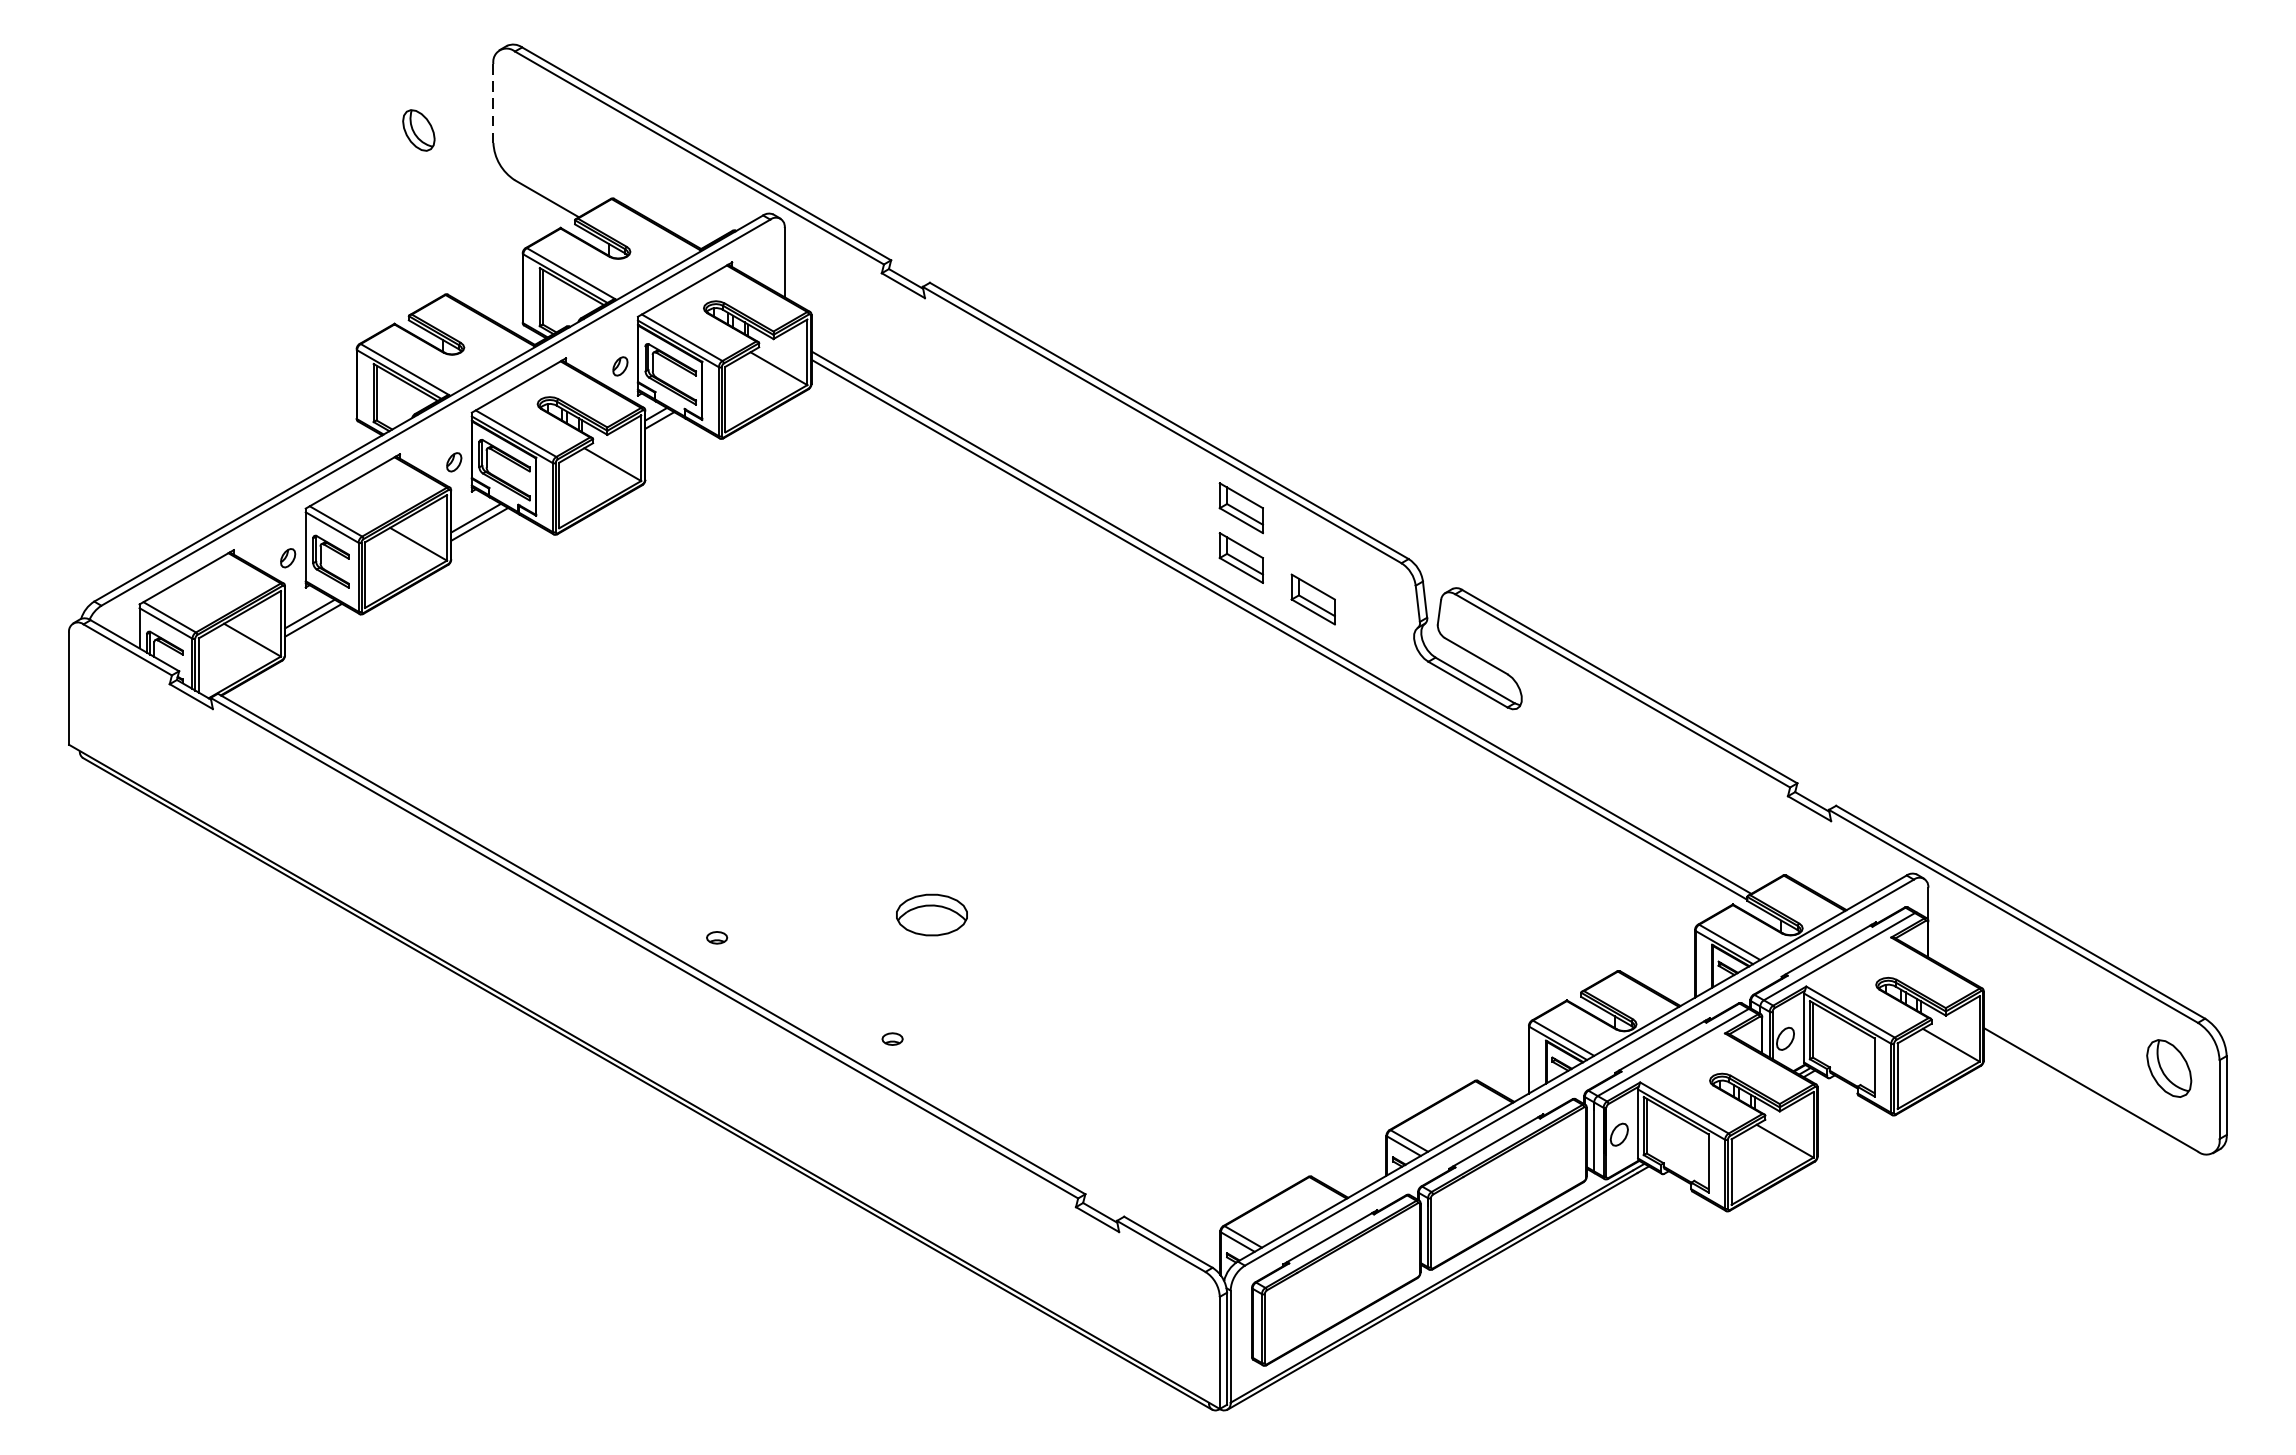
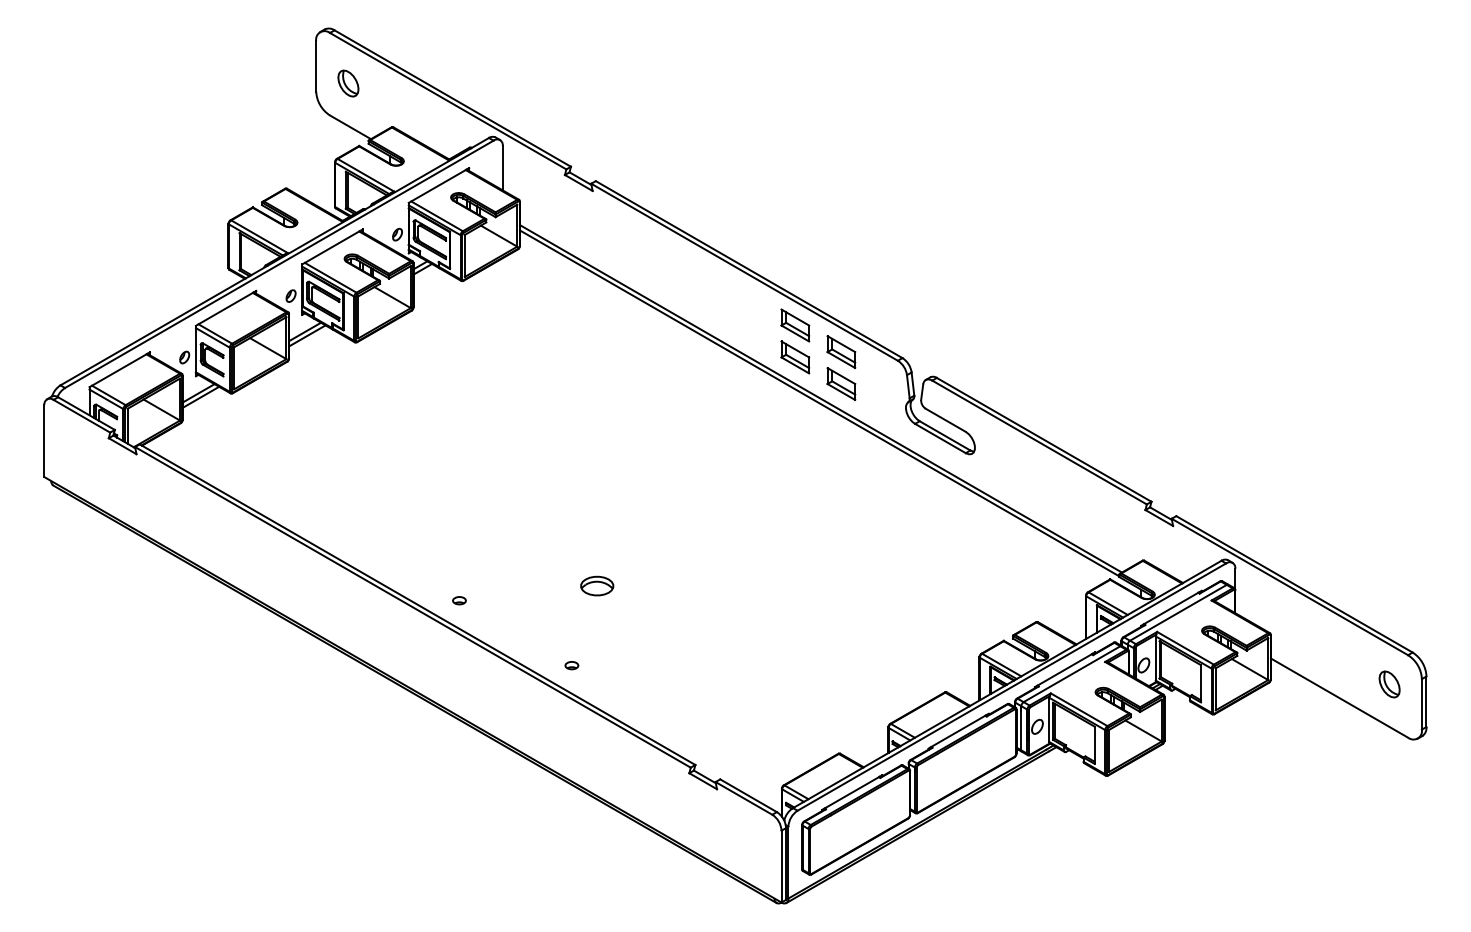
line: (493, 103) -> (316, 66), dashed -> solid
part: (418, 130) -> (348, 83), moved
part: (1313, 550) -> (841, 352), added
part: (932, 914) -> (597, 585), size x0.71
part: (2168, 1068) -> (1389, 684), size x0.71

